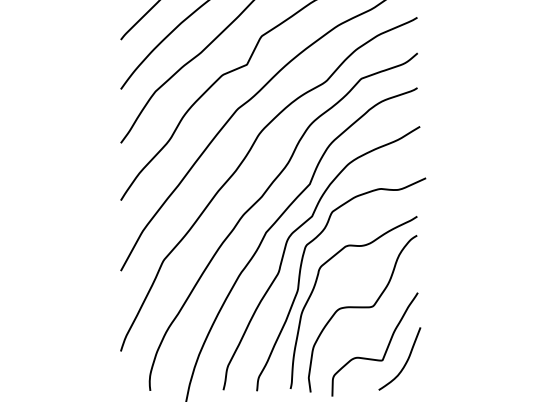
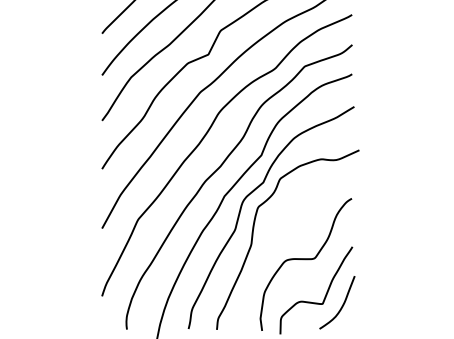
curve: (314, 289) -> (265, 244), removed

